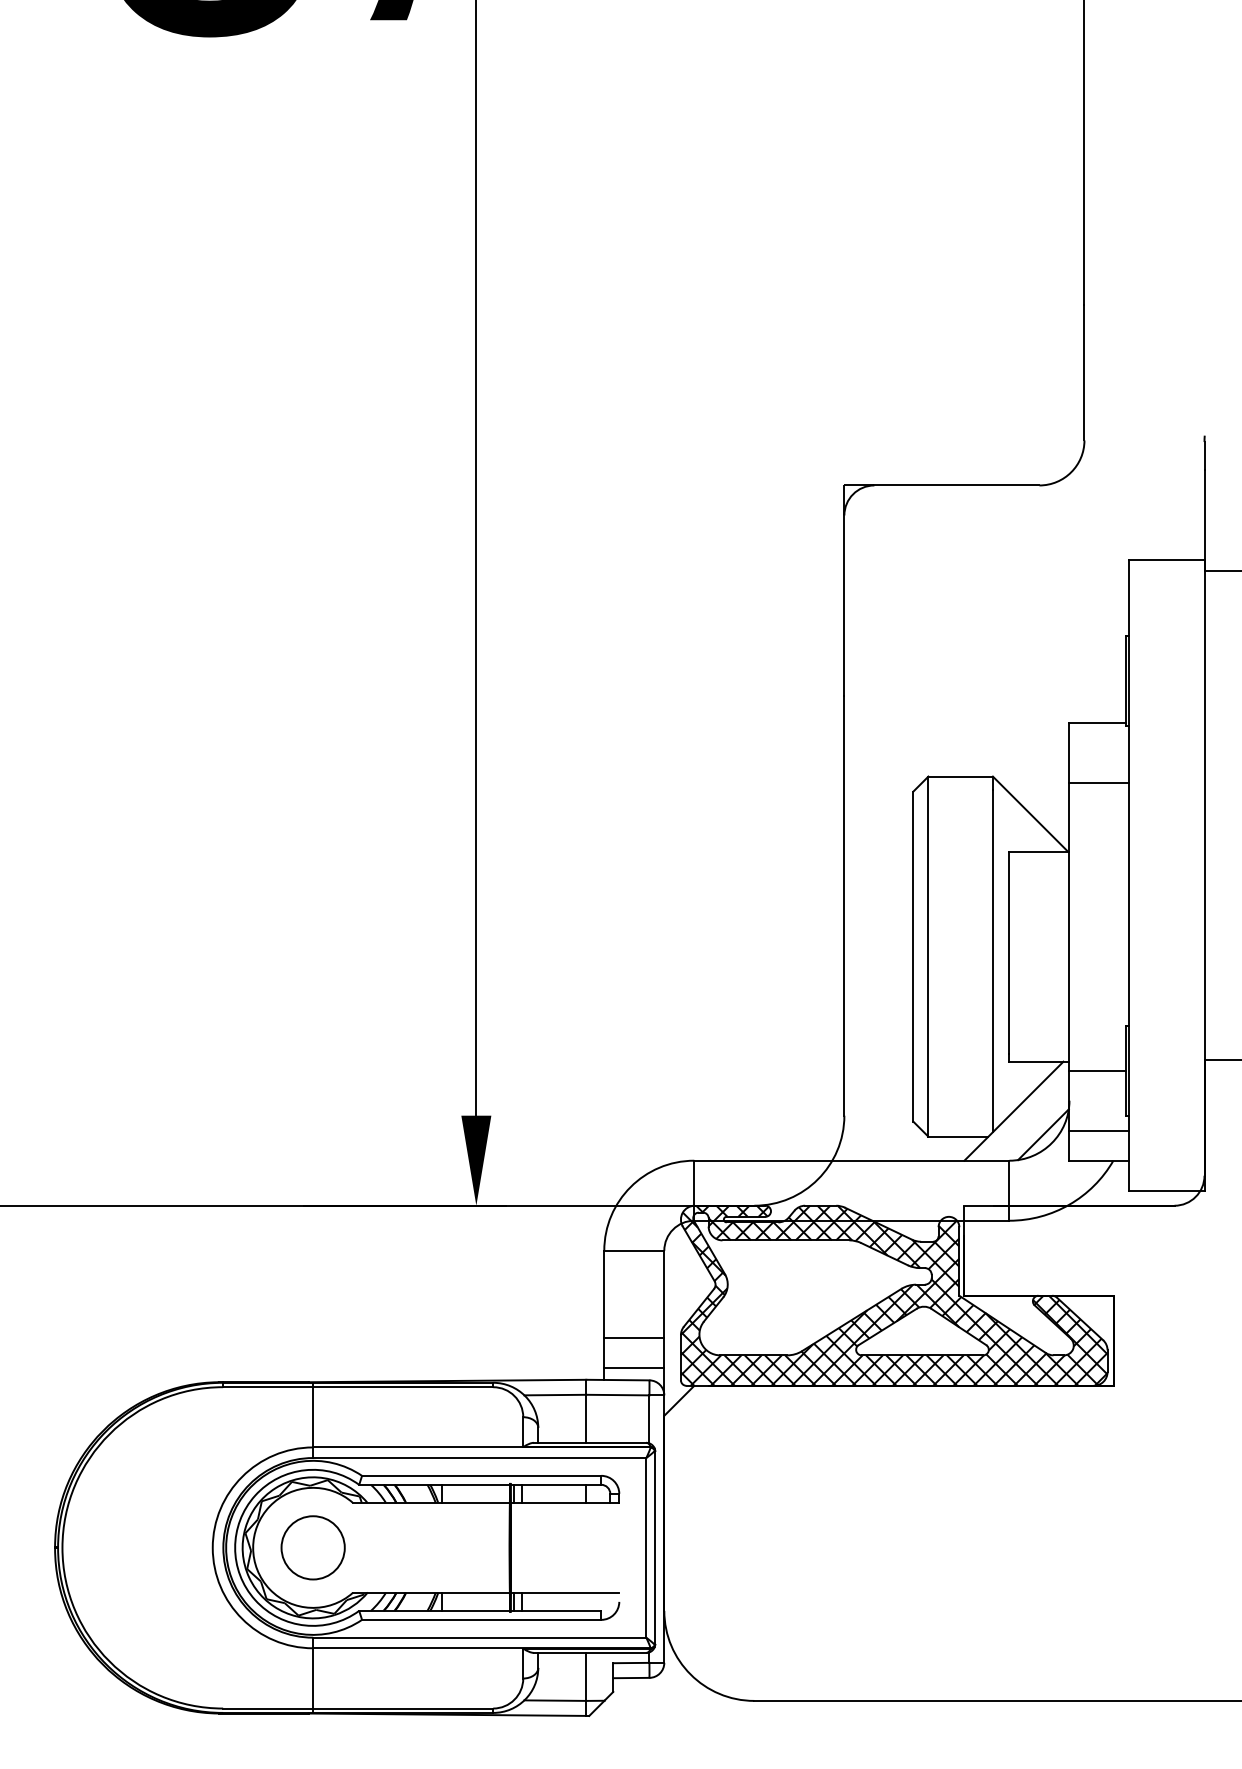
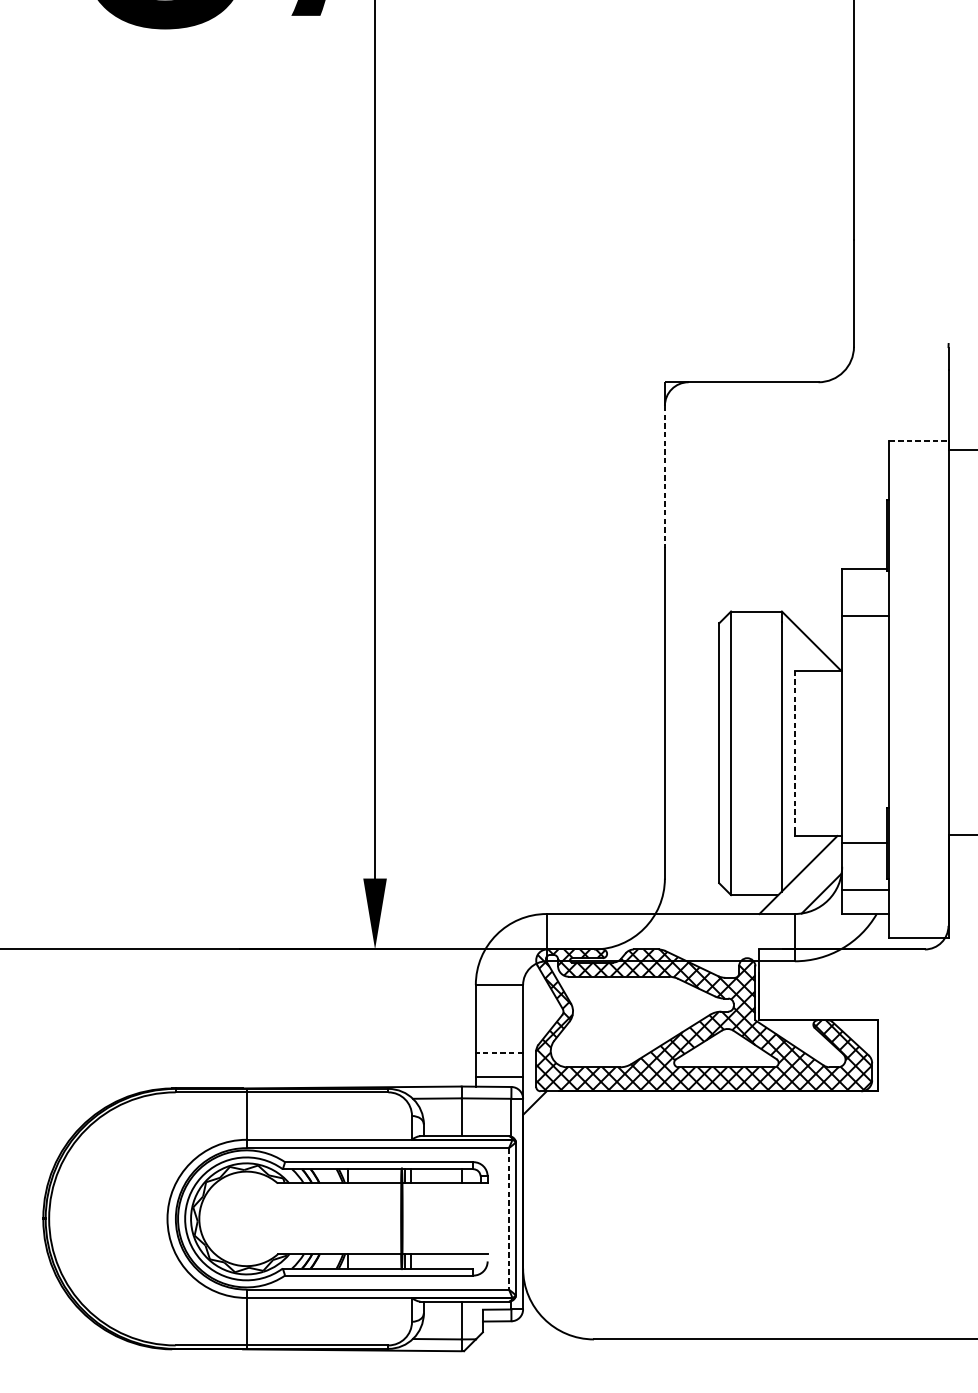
line: (1167, 560) -> (919, 441), solid -> dashed
line: (844, 606) -> (665, 477), solid -> dashed
line: (1009, 953) -> (794, 750), solid -> dashed
line: (633, 1337) -> (498, 1053), solid -> dashed
circle: (312, 1547) -> (246, 1218), removed
line: (646, 1547) -> (509, 1218), solid -> dashed

